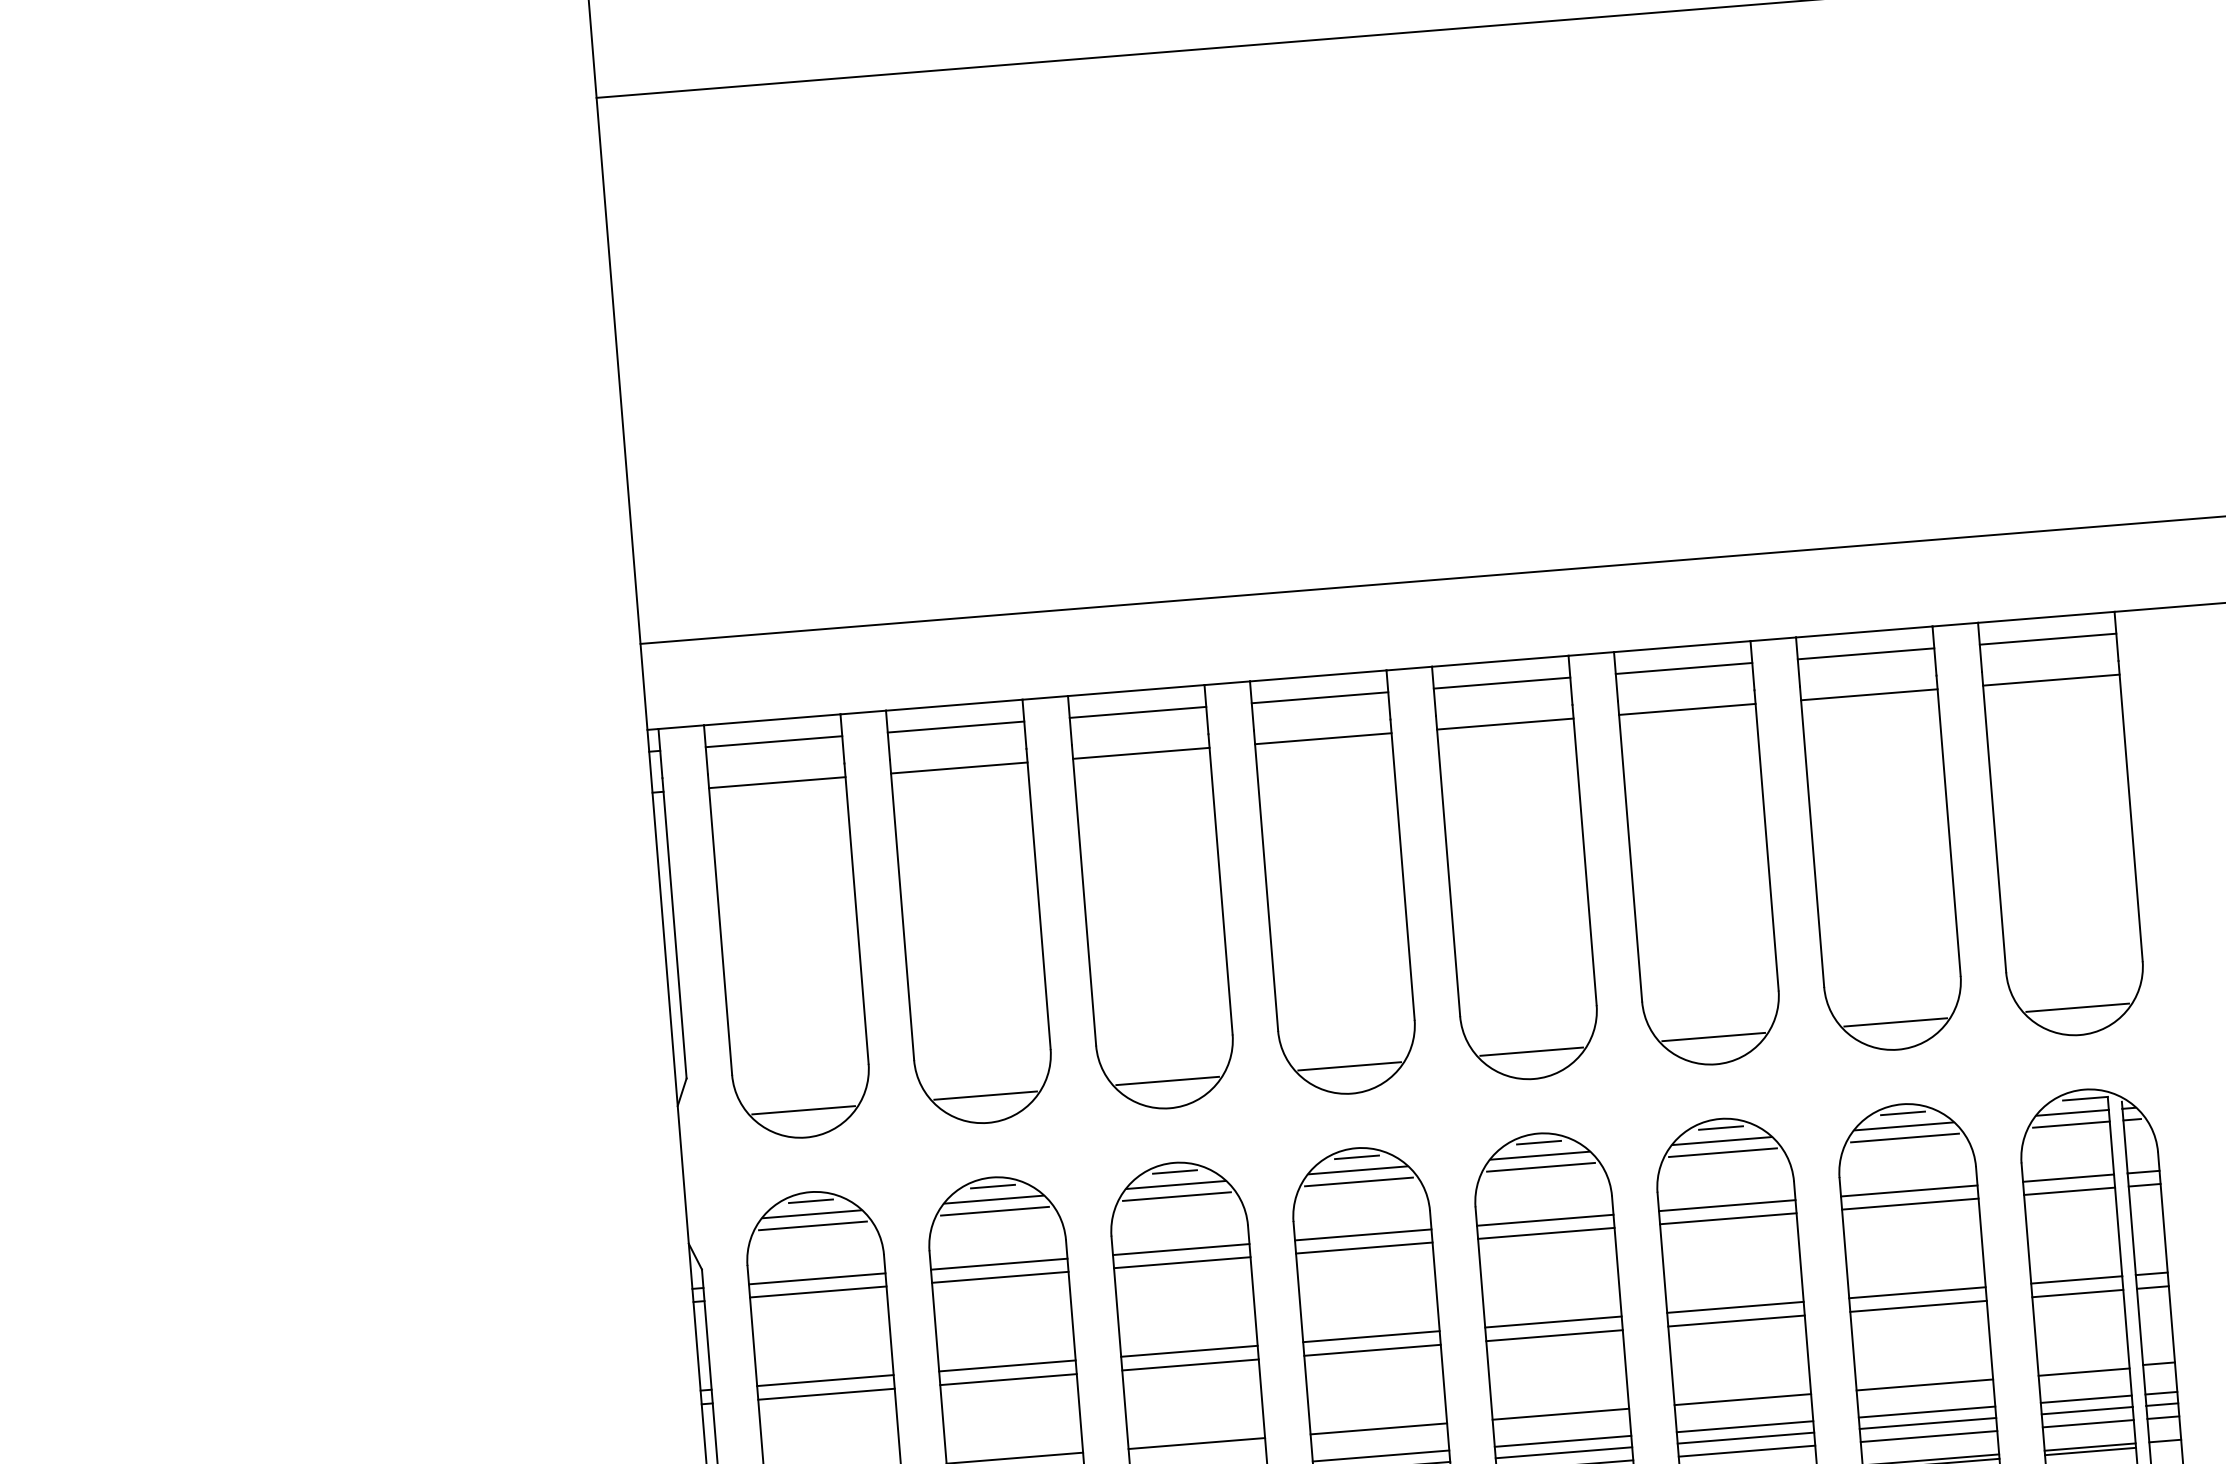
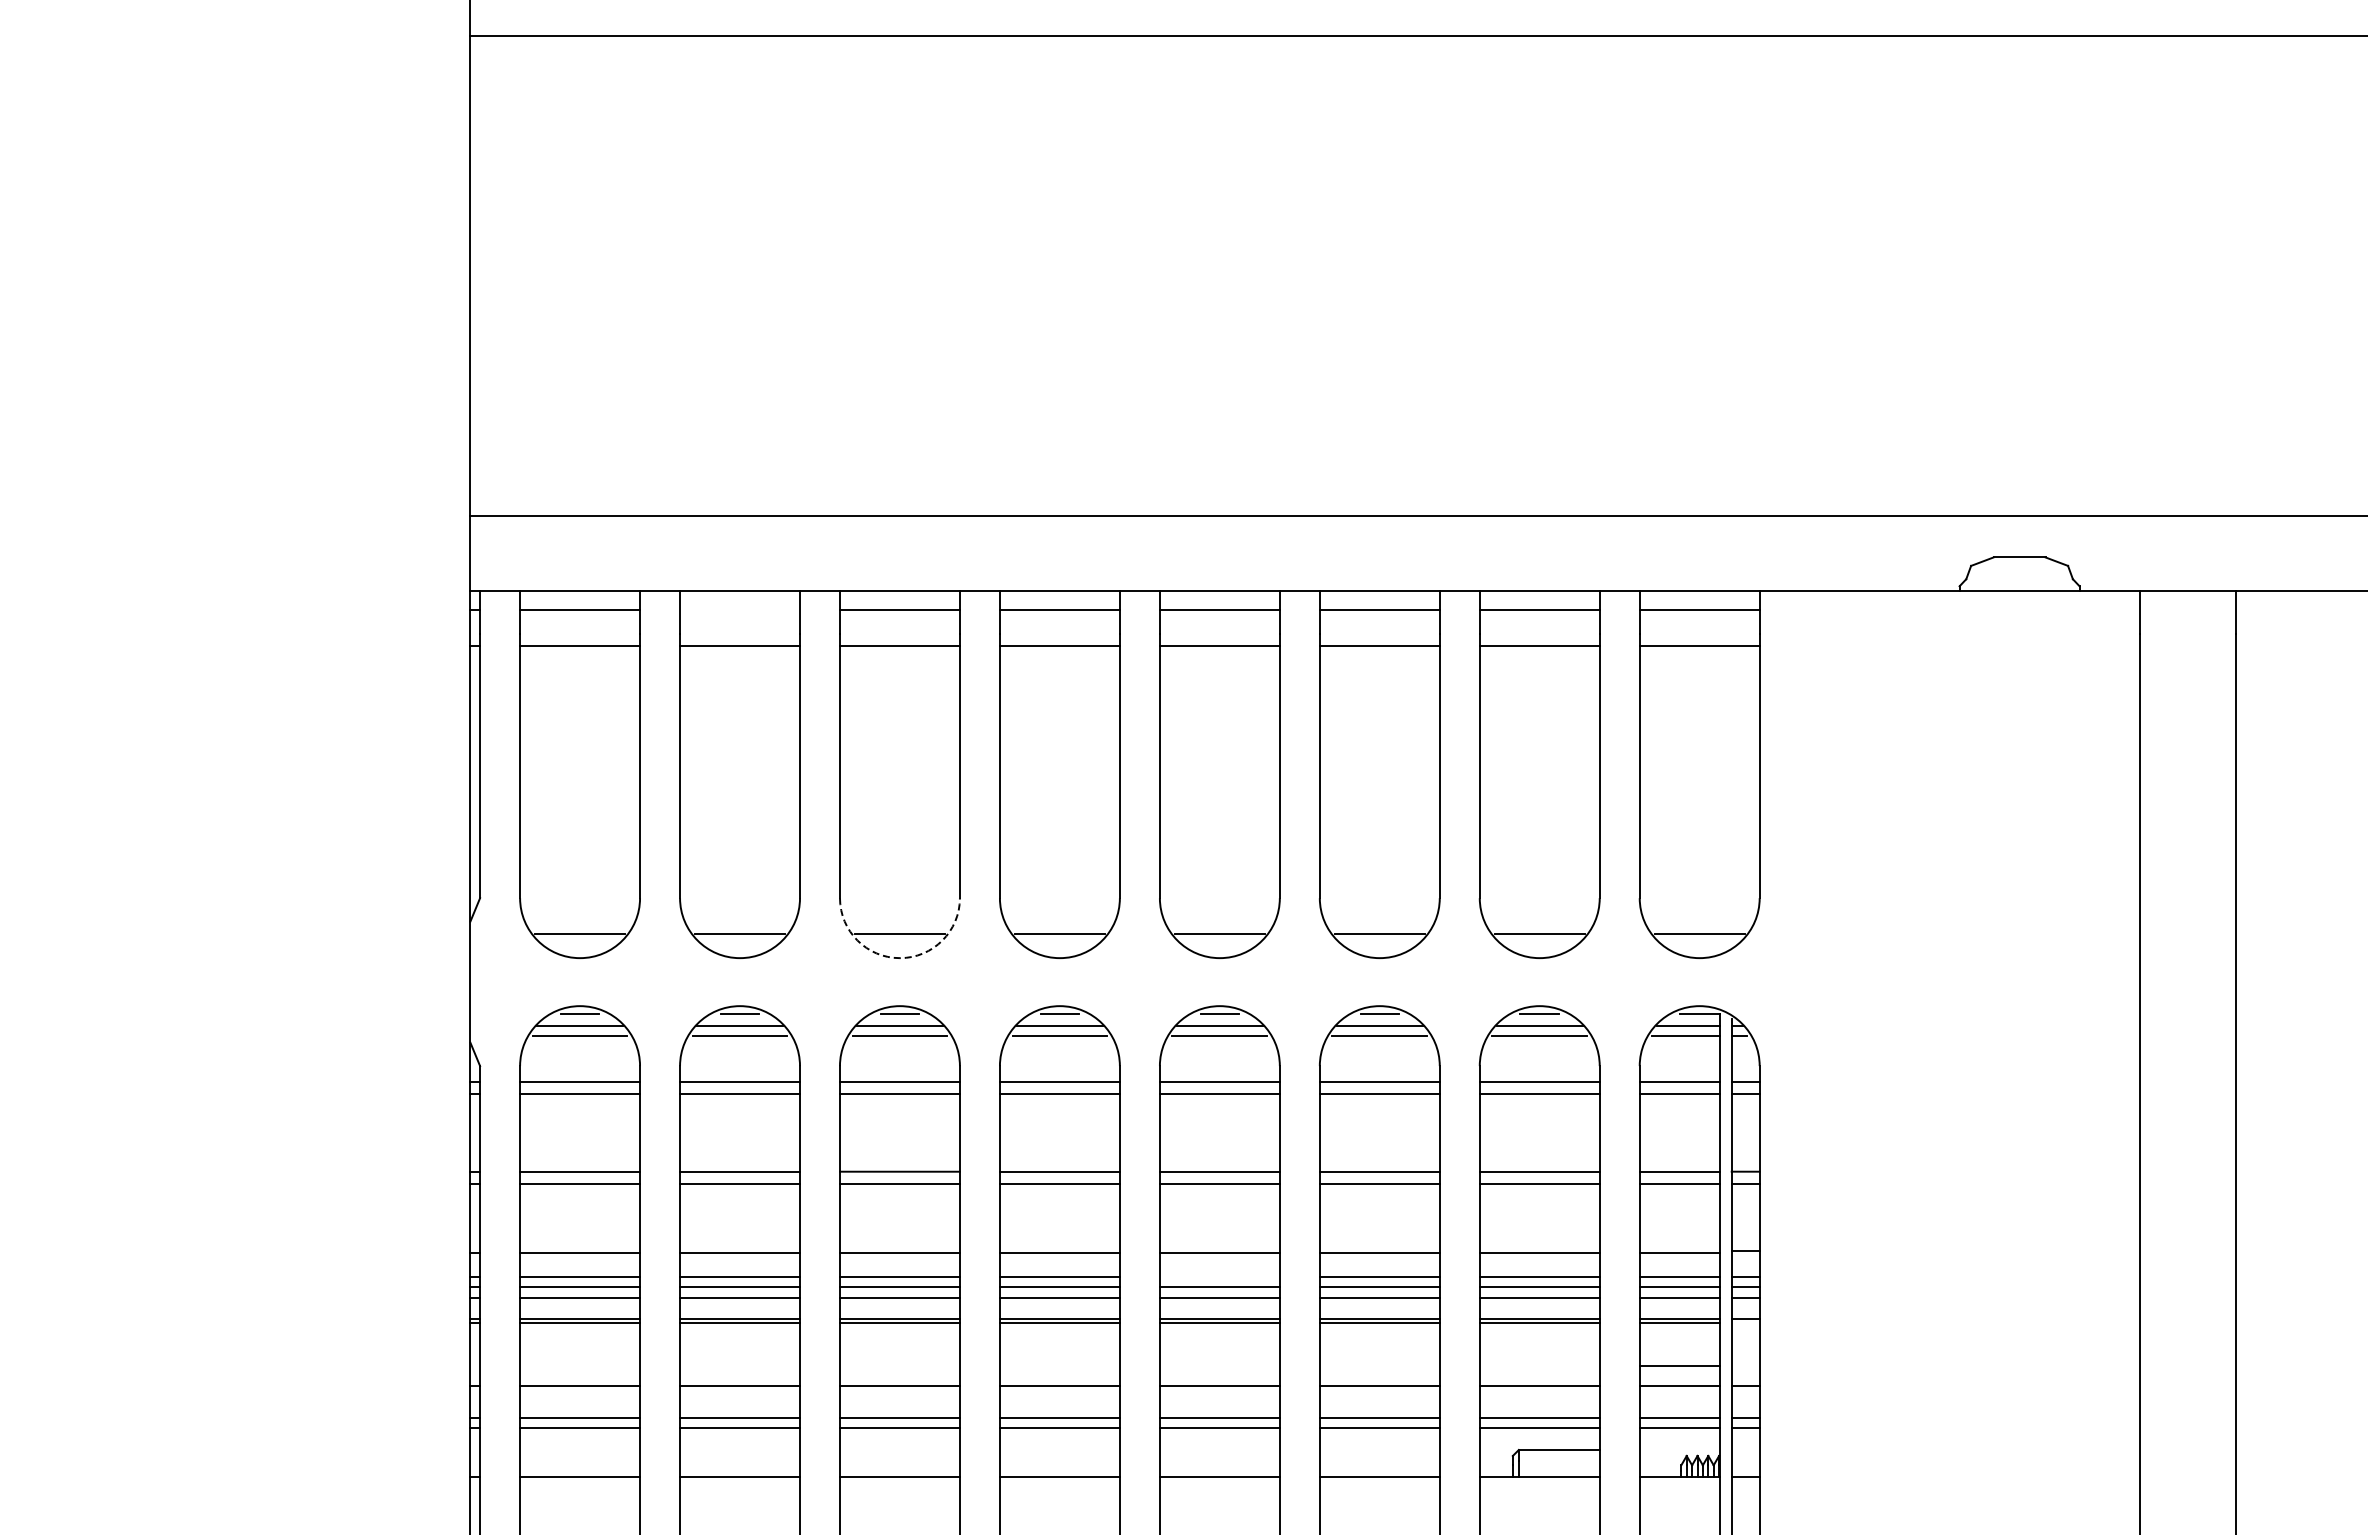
line: (956, 727) -> (740, 610), removed
arc: (1169, 1108) -> (899, 958), solid -> dashed
line: (1562, 1441) -> (1219, 1276), removed

